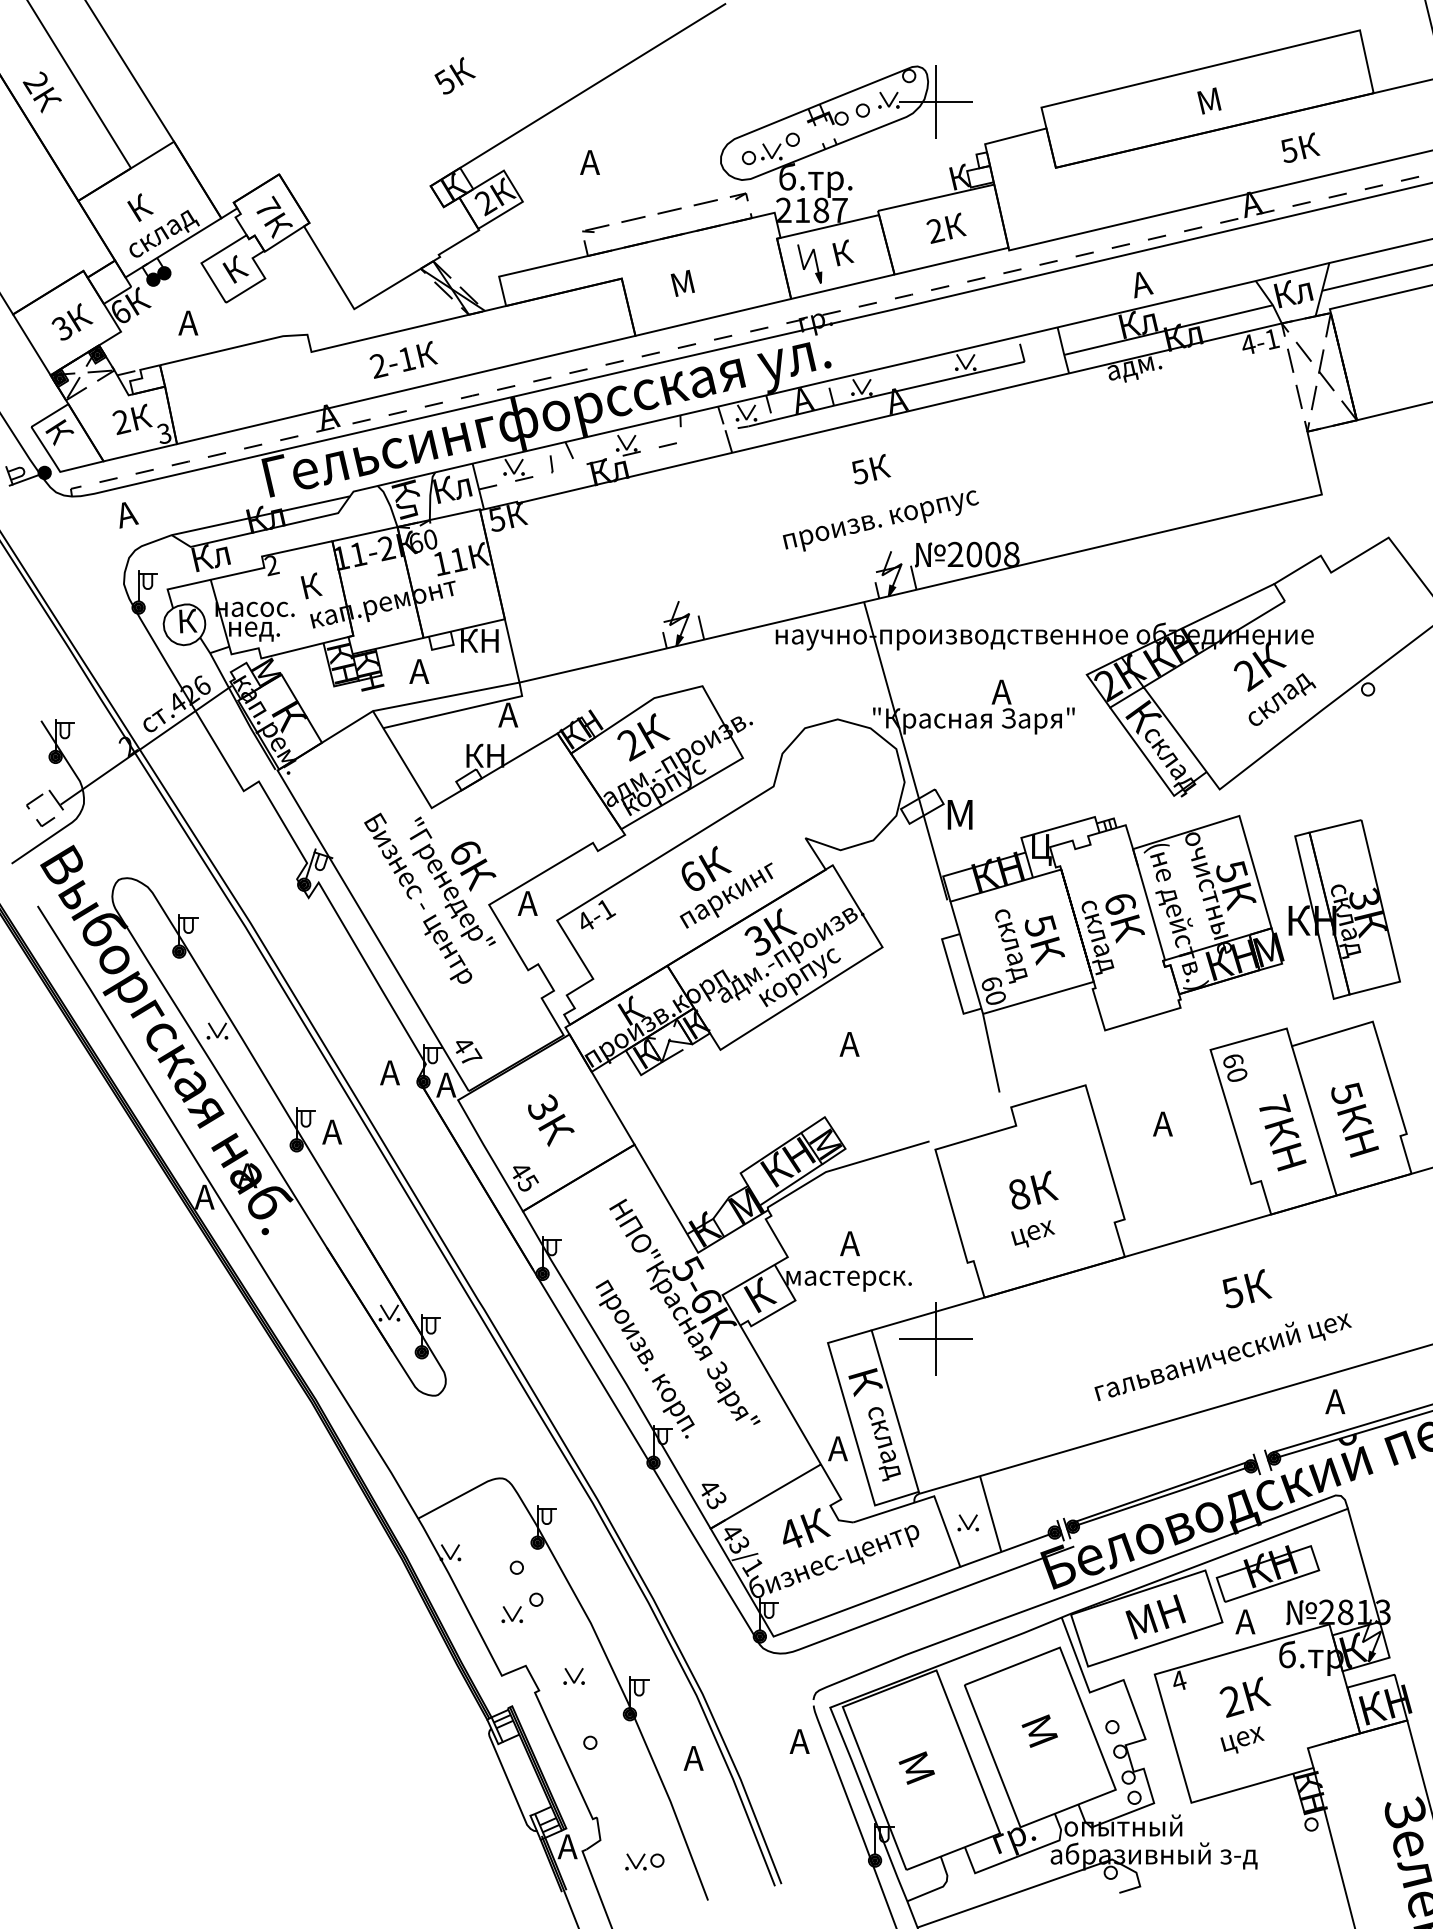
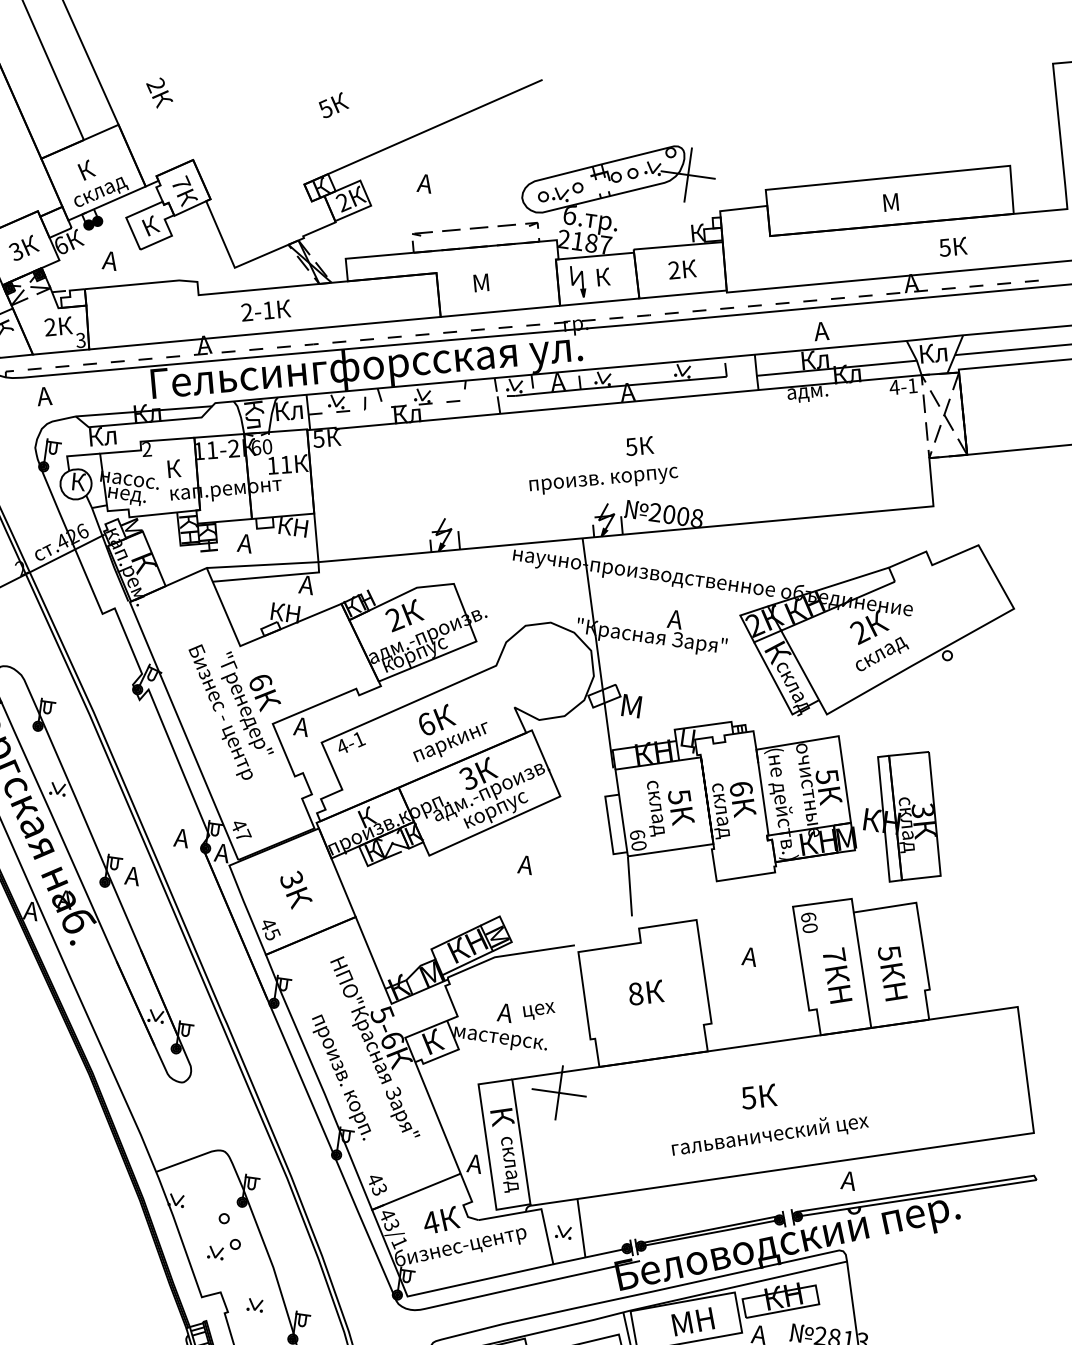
text: (41, 92) -> (158, 93), moved
text: (871, 469) -> (640, 446), moved
text: (1032, 1233) -> (538, 1009), moved
text: (1247, 1288) -> (760, 1096), moved

